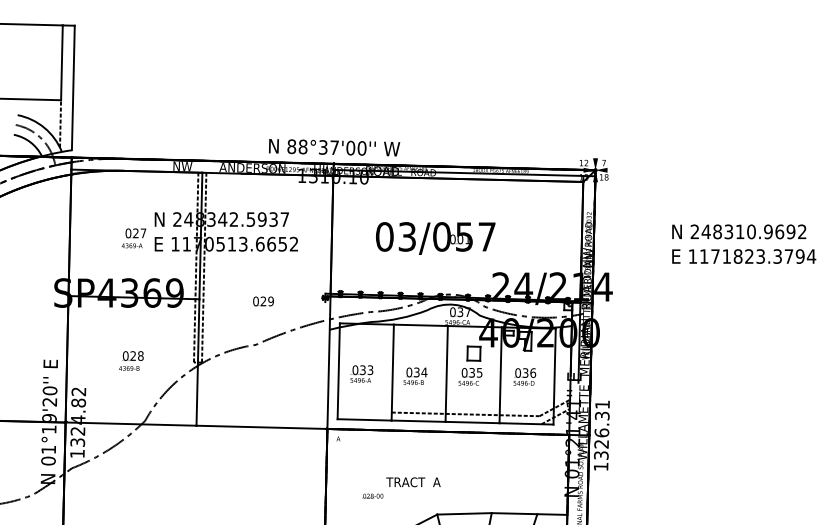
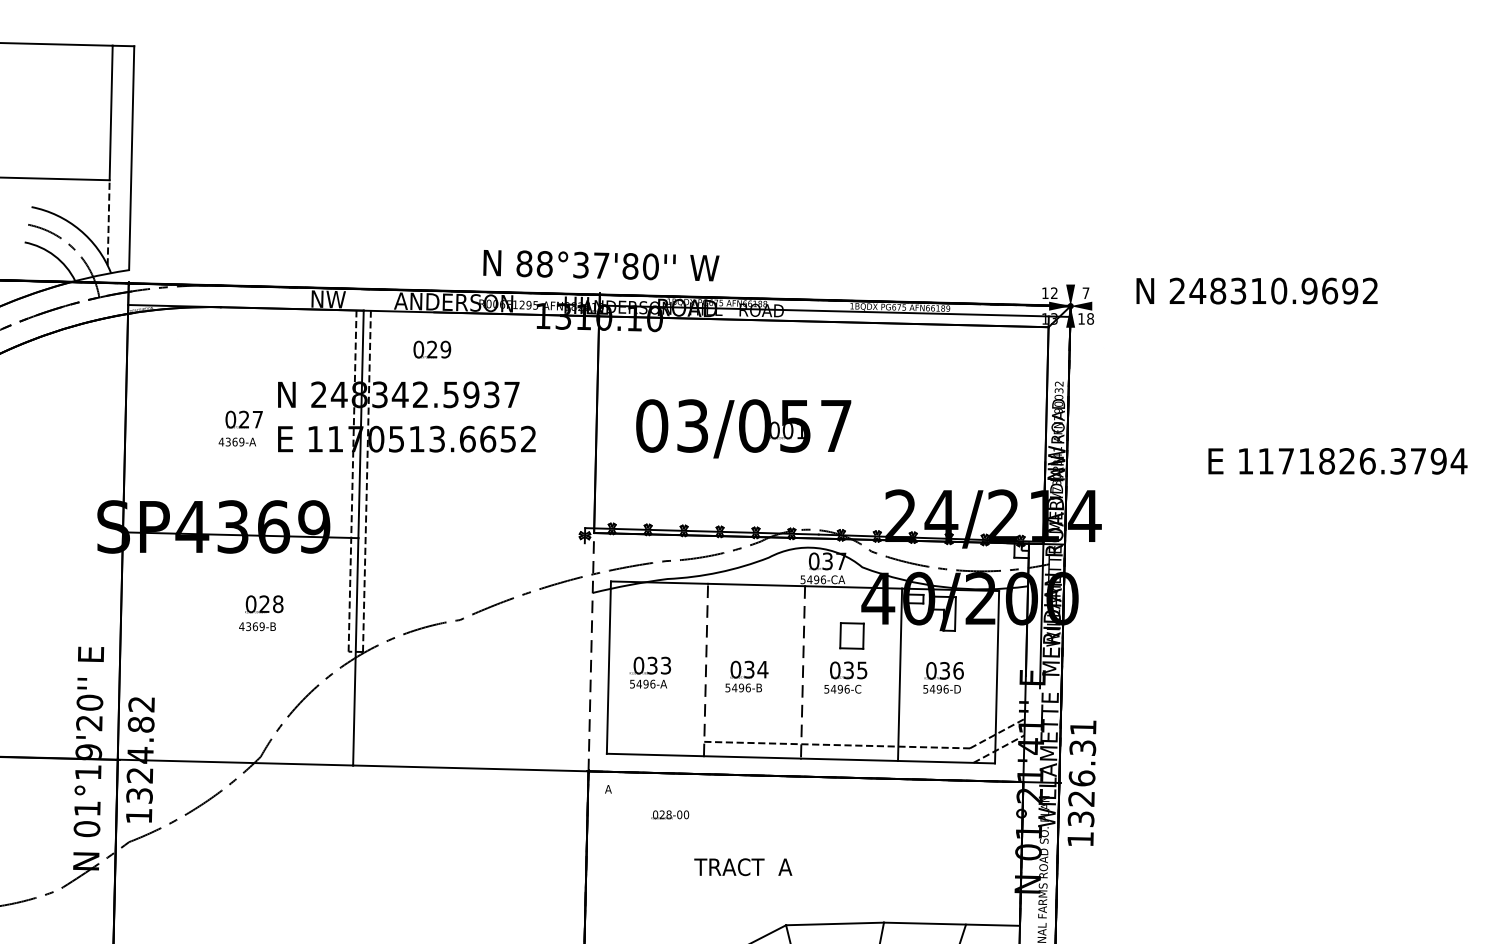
text: (350, 148) -> (630, 267), 88°37'00'' -> 88°37'80''
text: (739, 231) -> (1257, 290), moved
text: (435, 238) -> (743, 428), moved
text: (760, 256) -> (1367, 461), 1171823.3794 -> 1171826.3794
text: (263, 301) -> (432, 349), moved
text: (131, 360) -> (261, 612), moved
line: (329, 362) -> (592, 651), solid -> dashed
line: (392, 372) -> (705, 669), solid -> dashed
line: (446, 373) -> (802, 671), solid -> dashed
text: (372, 495) -> (669, 813), moved

